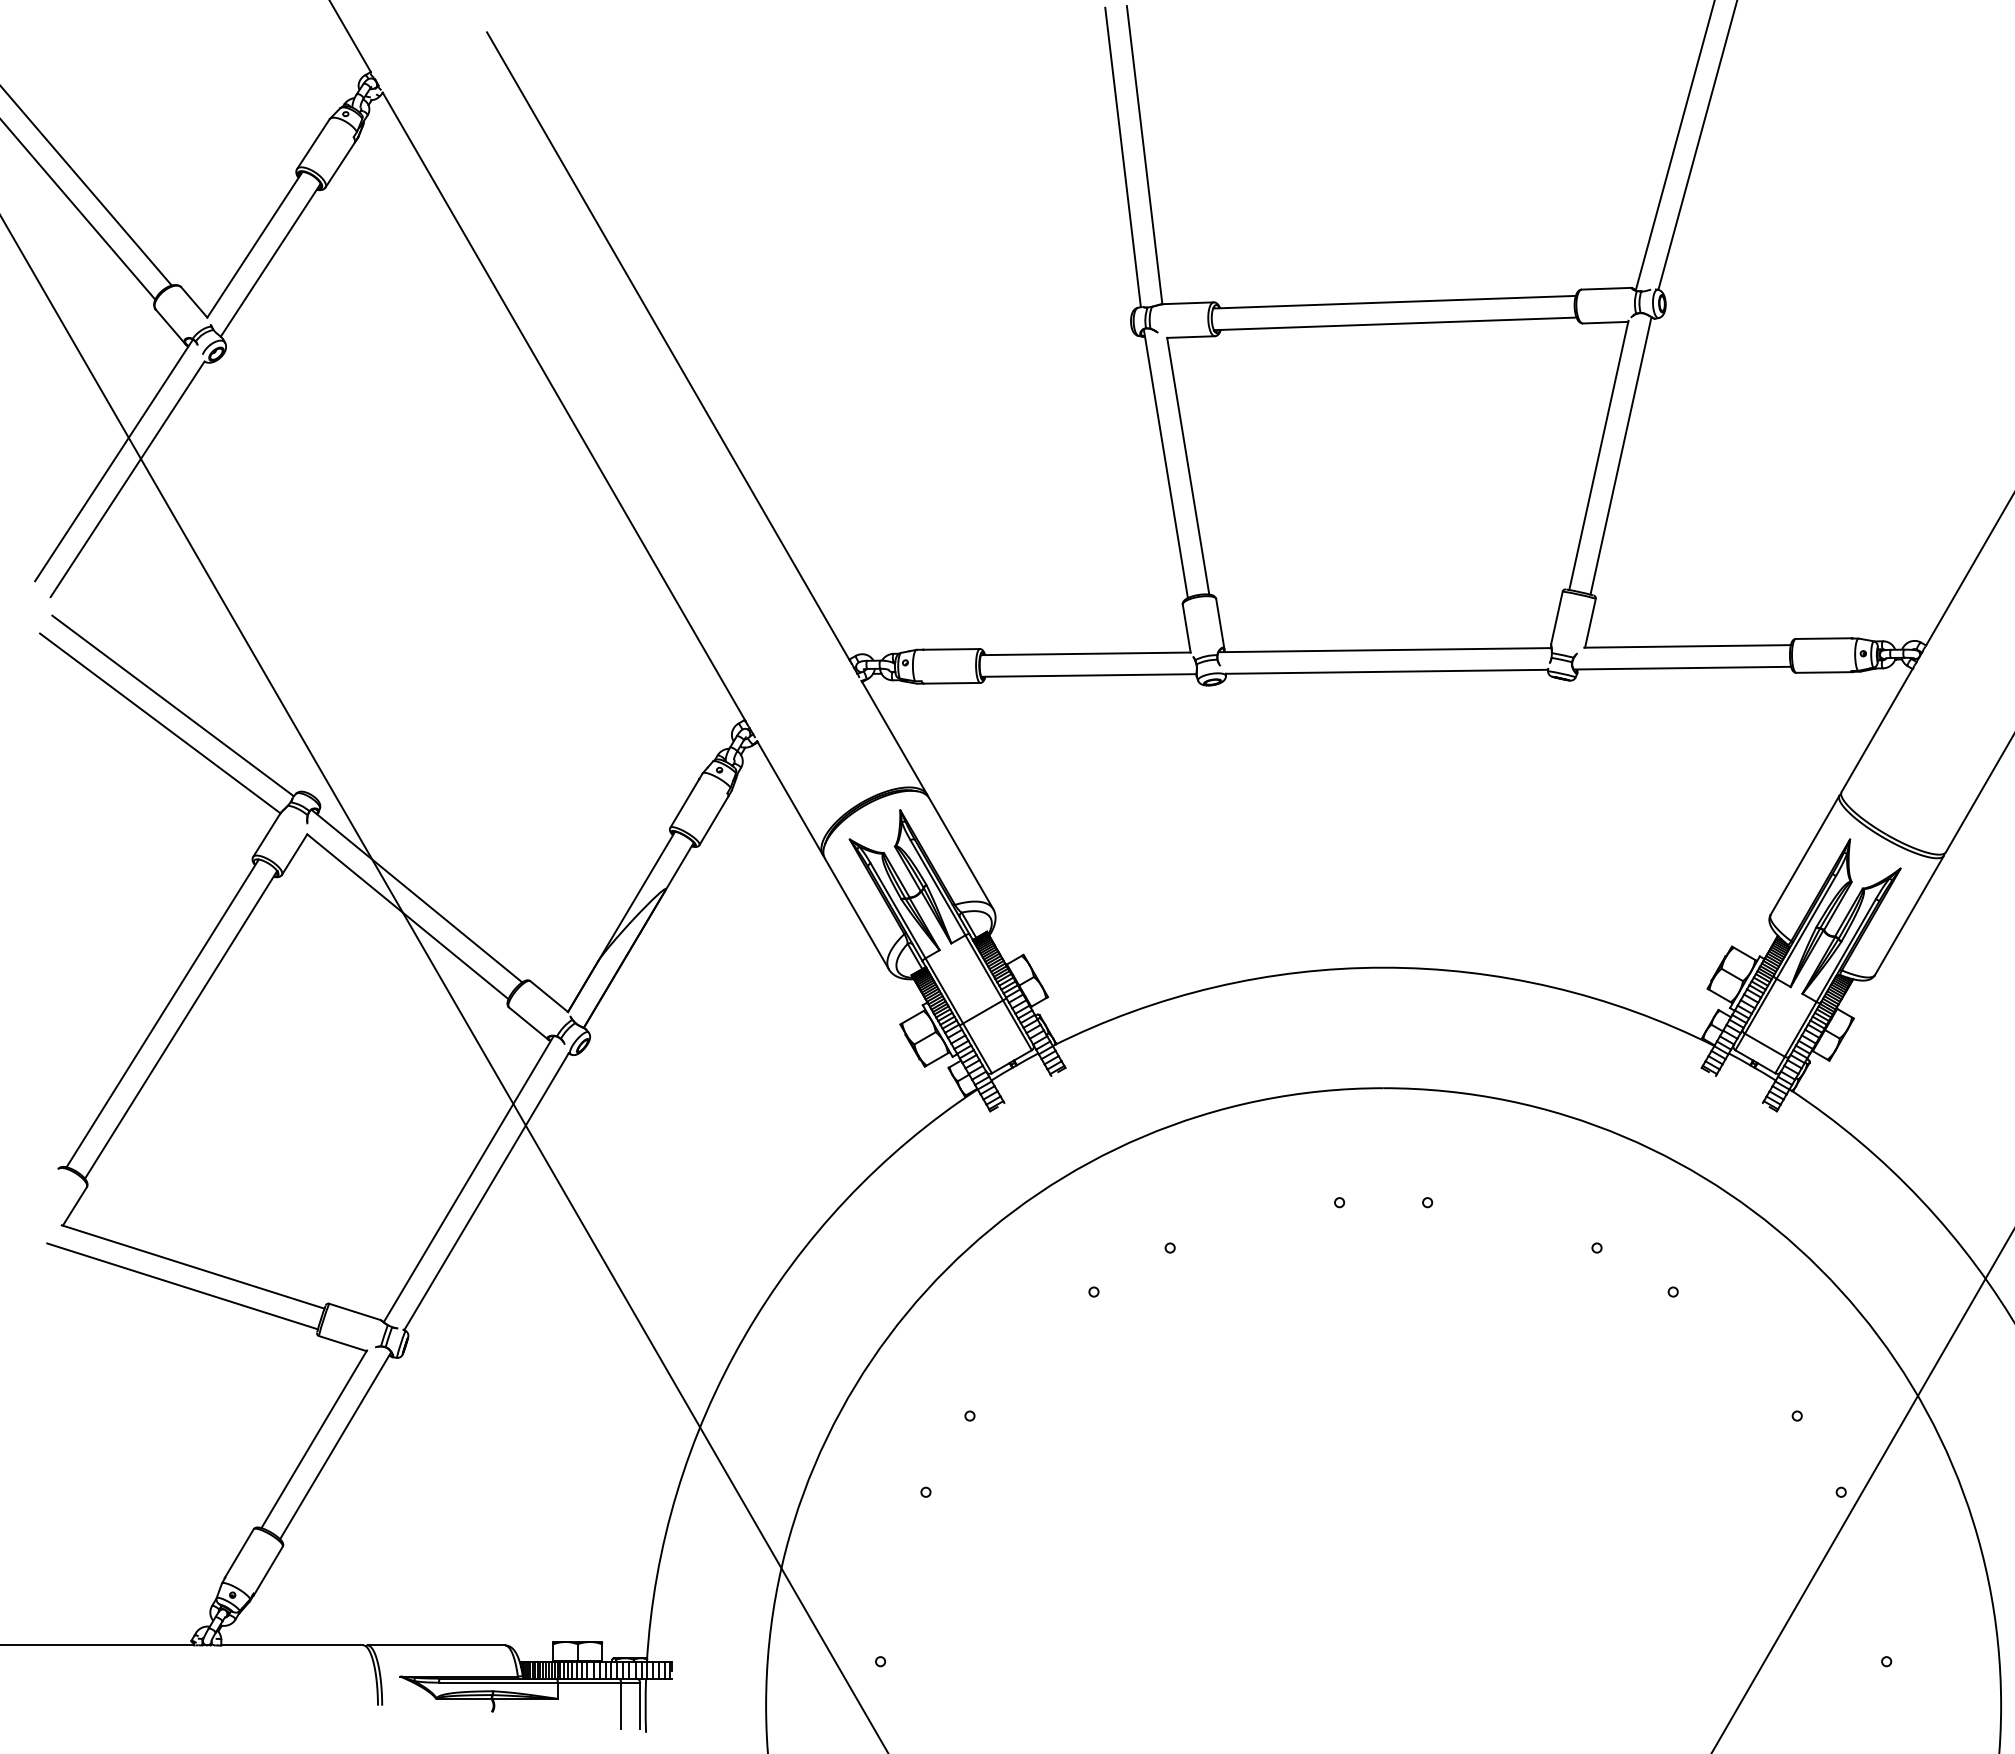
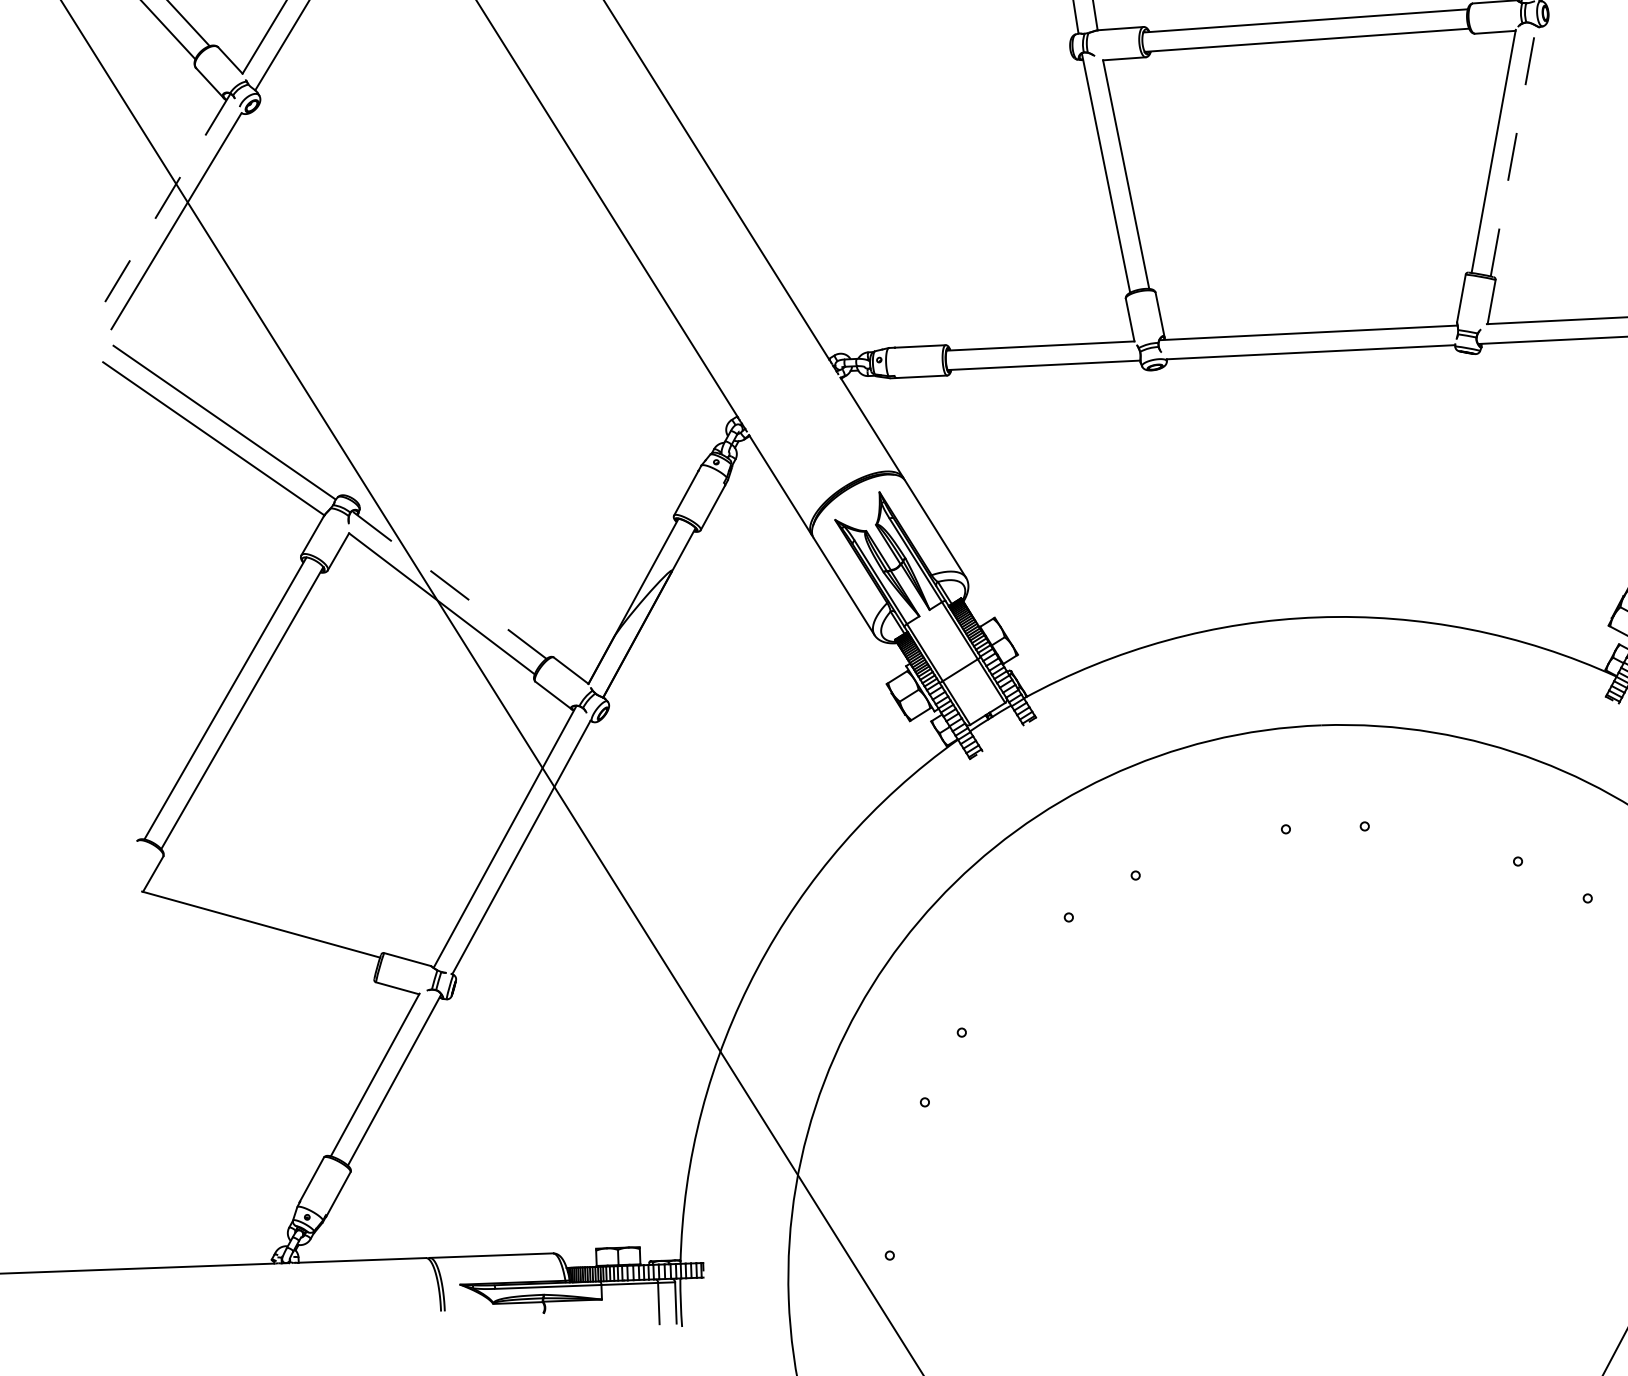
line: (1621, 455) -> (1513, 150), solid -> dashed
line: (113, 460) -> (163, 204), solid -> dashed
line: (416, 895) -> (448, 584), solid -> dashed
line: (182, 1286) -> (252, 942), removed

